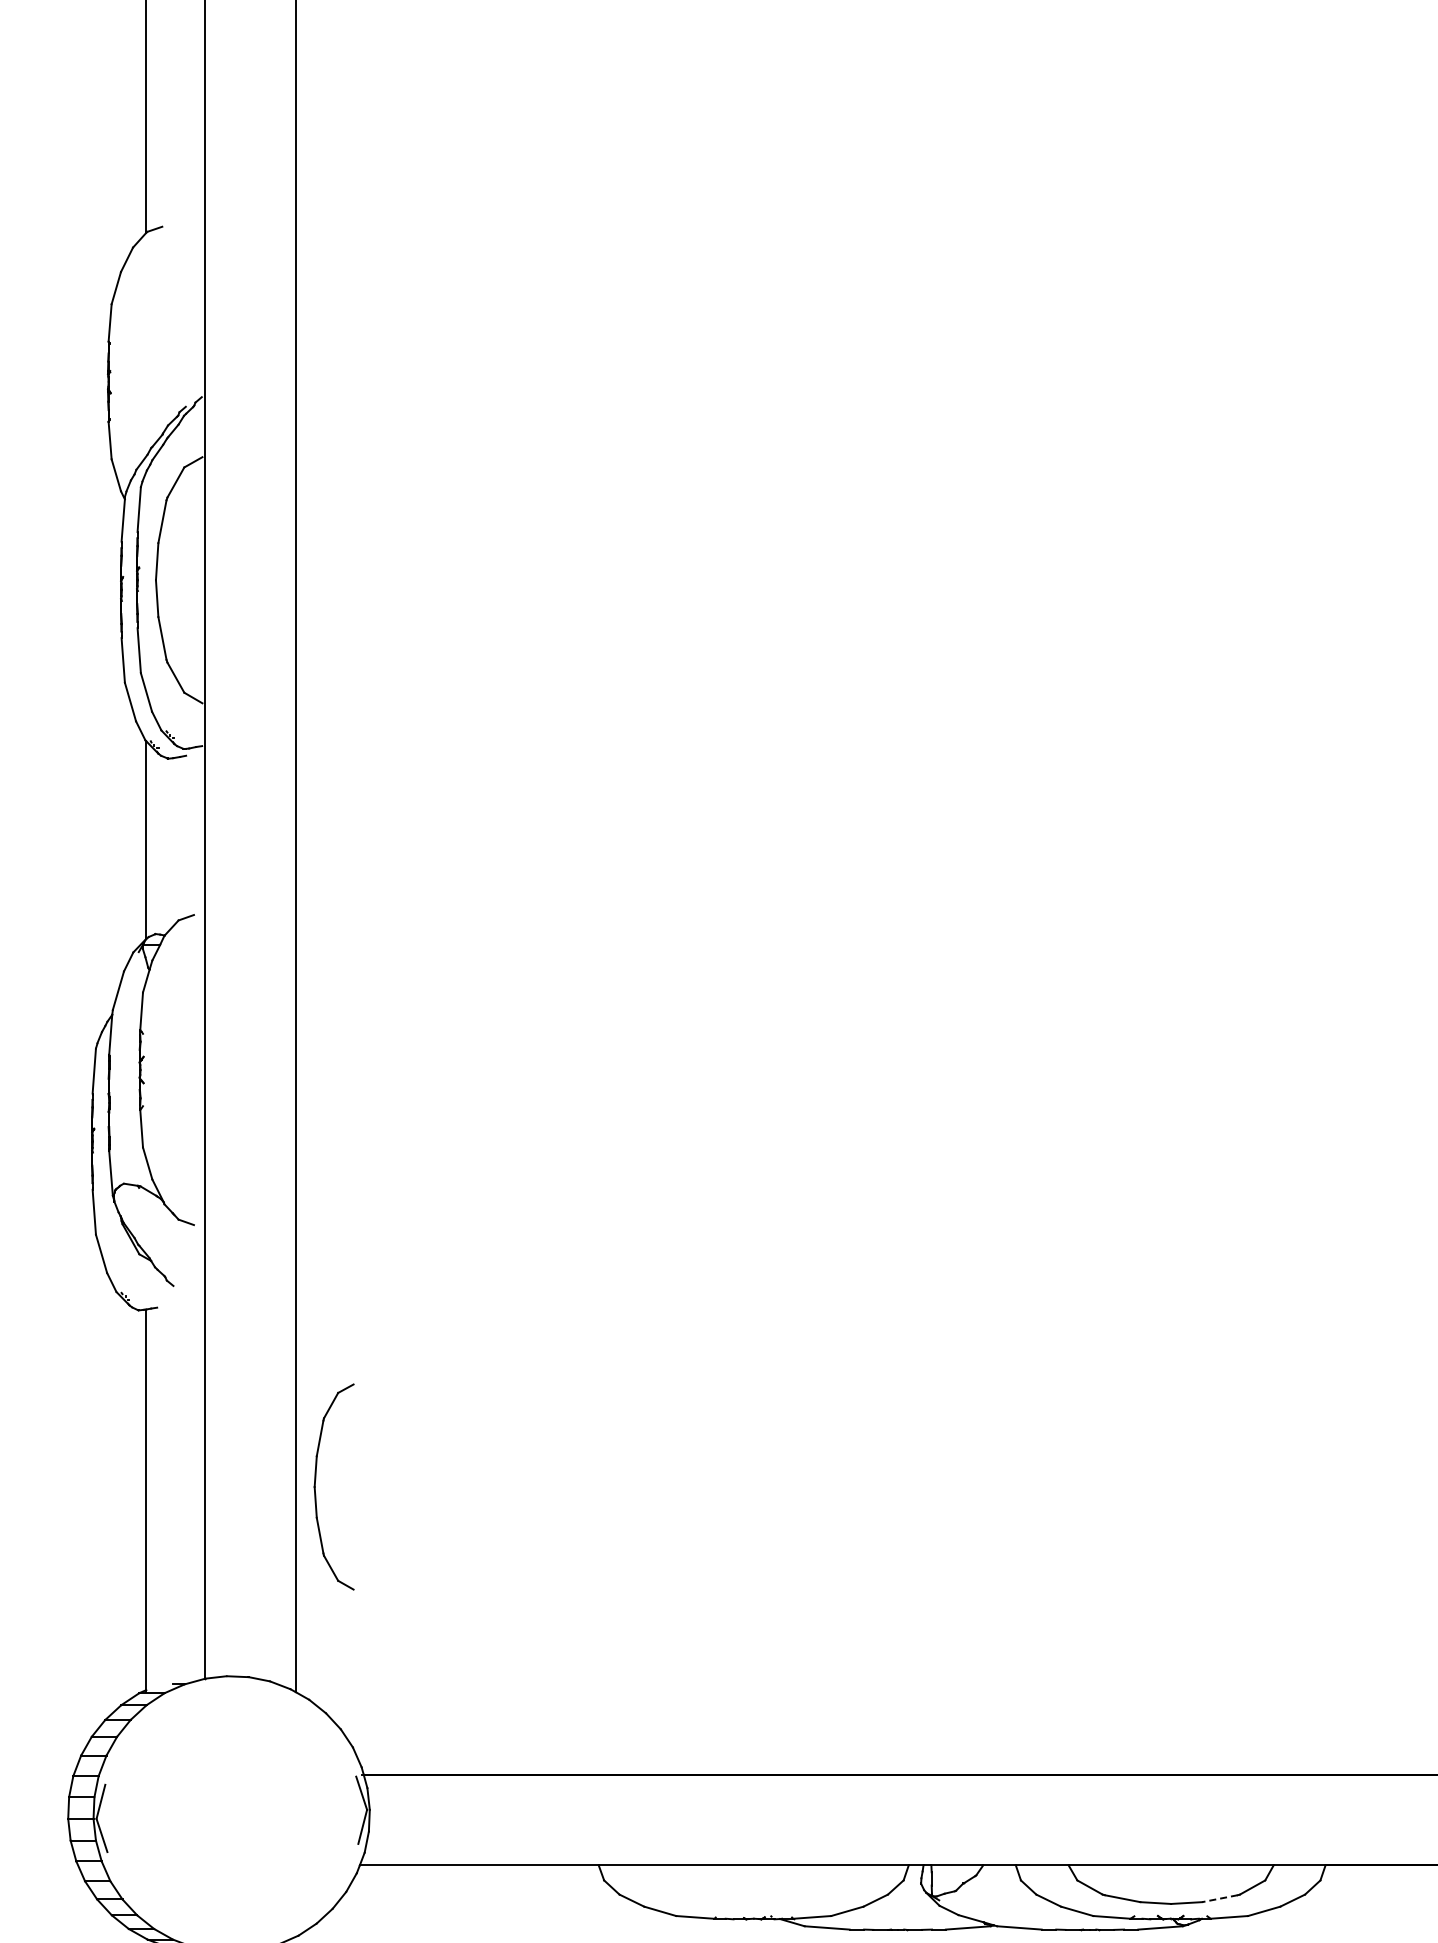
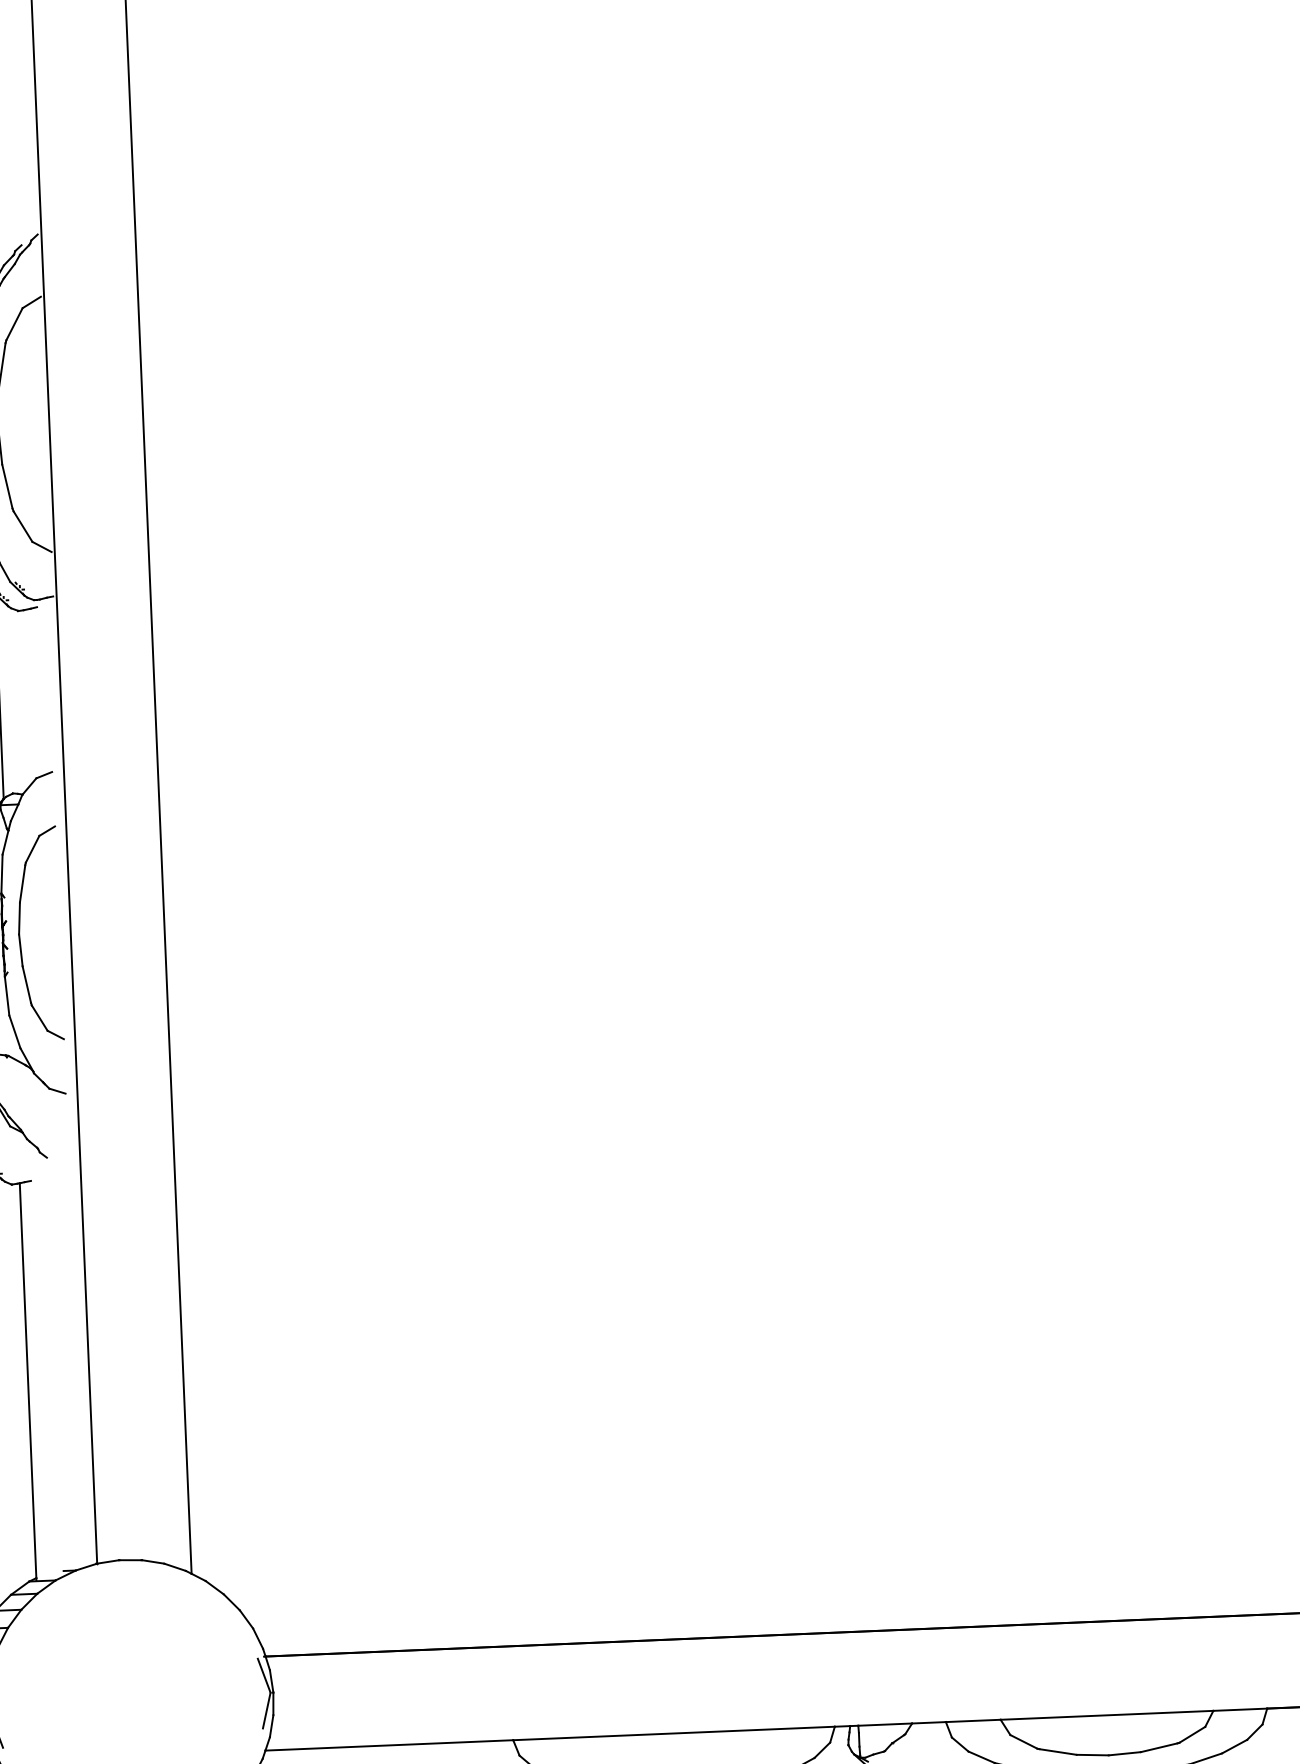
part: (315, 1486) -> (19, 933), moved
line: (1219, 1898) -> (1158, 1747), dashed -> solid

